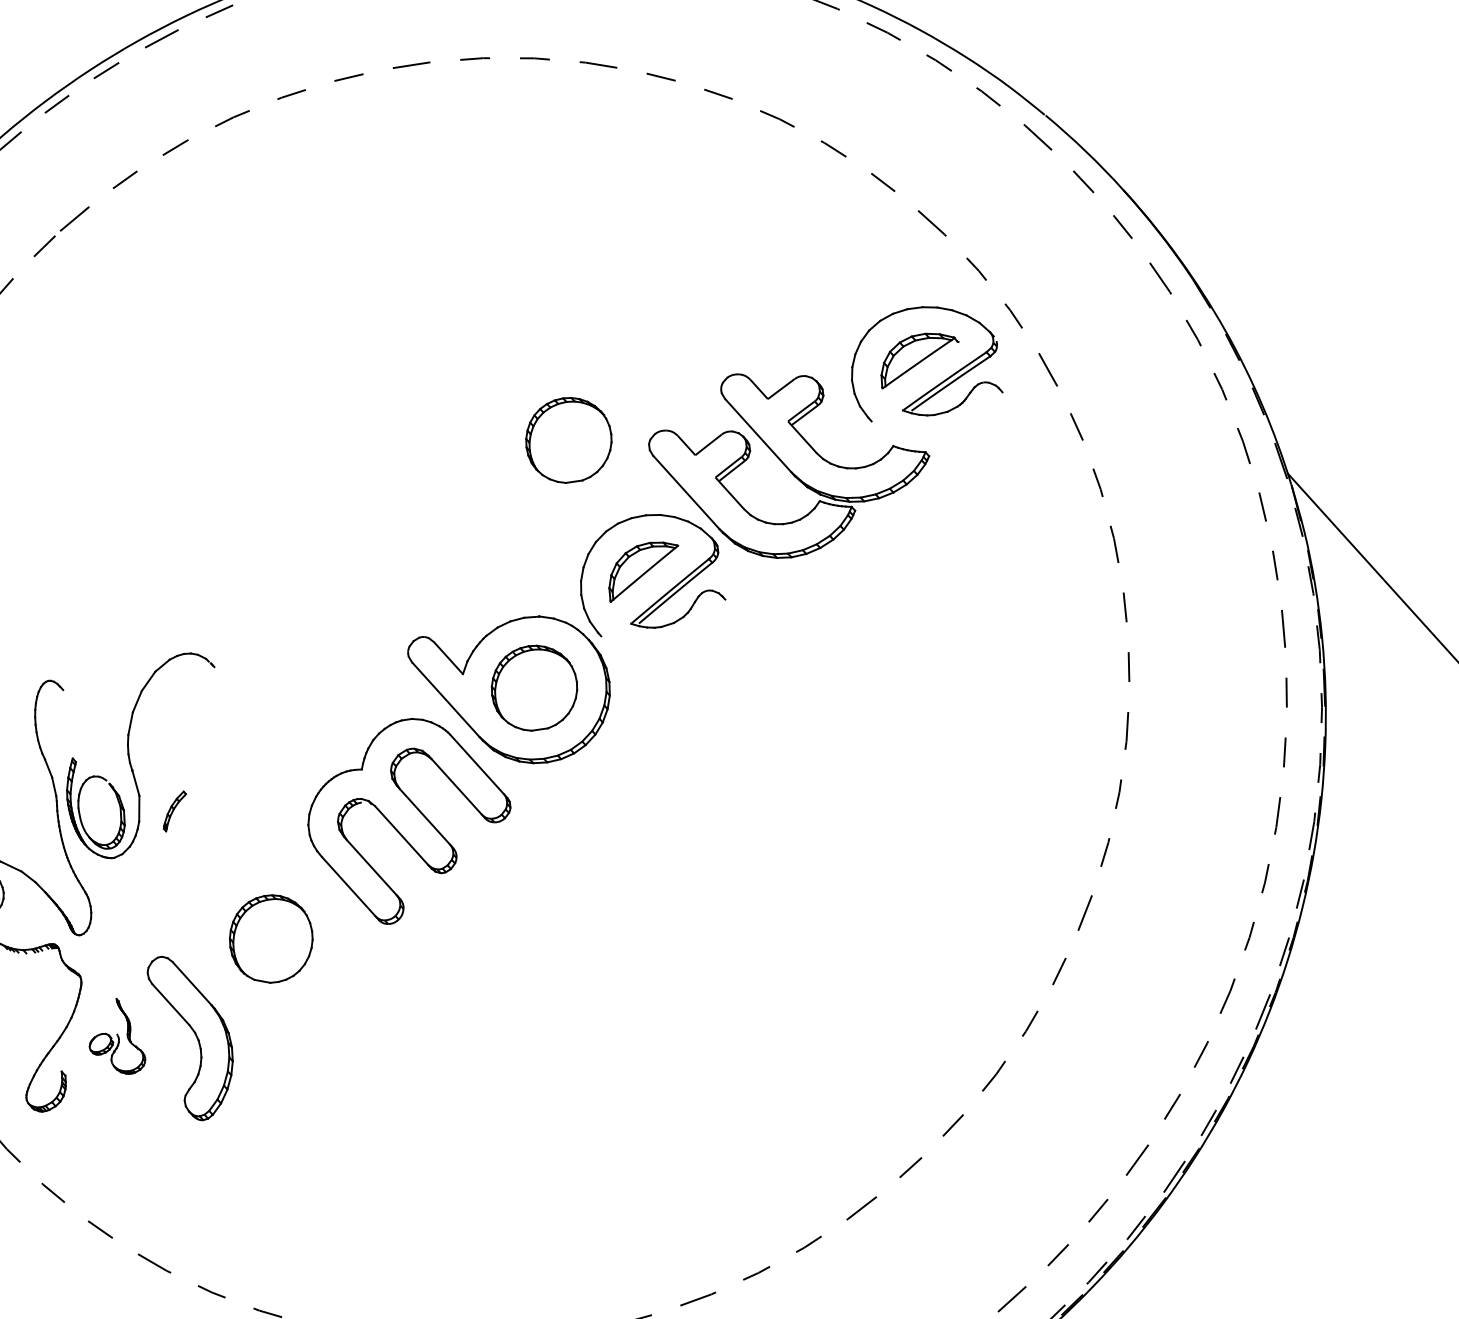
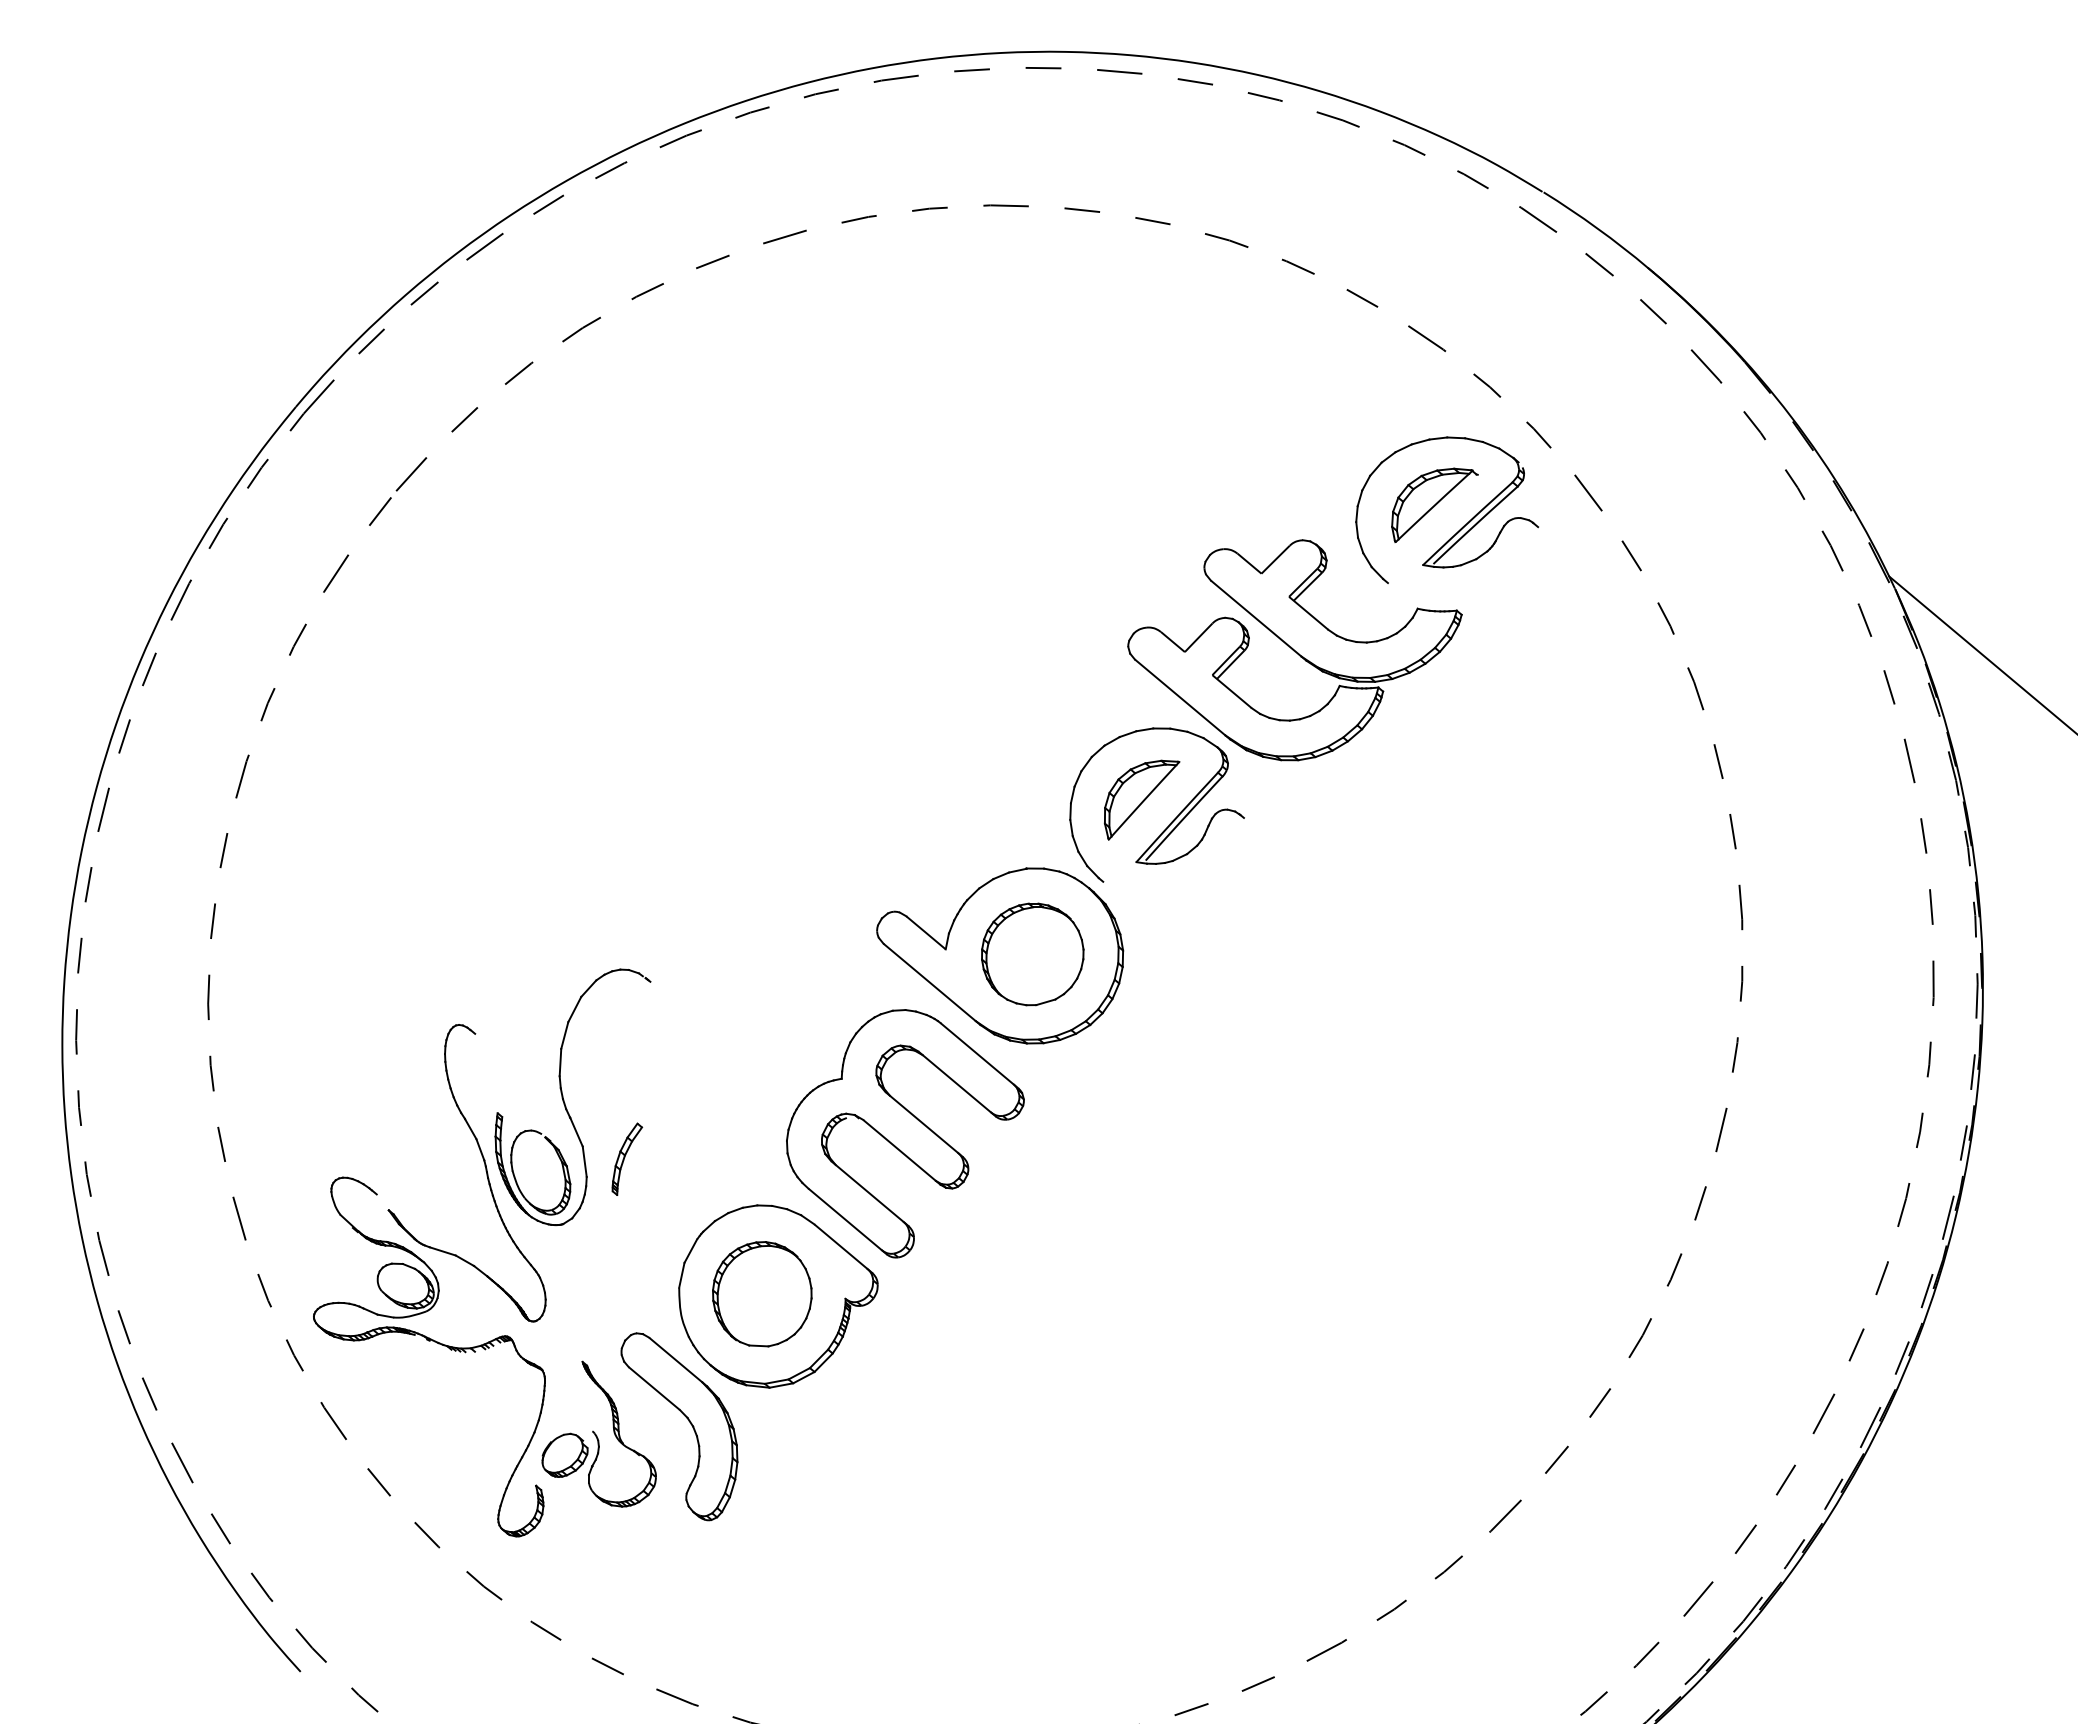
part: (568, 440) -> (1032, 655), removed
part: (175, 810) -> (627, 1158), size x1.43
part: (284, 942) -> (778, 1296), added
part: (119, 1035) -> (598, 1433), size x1.67

